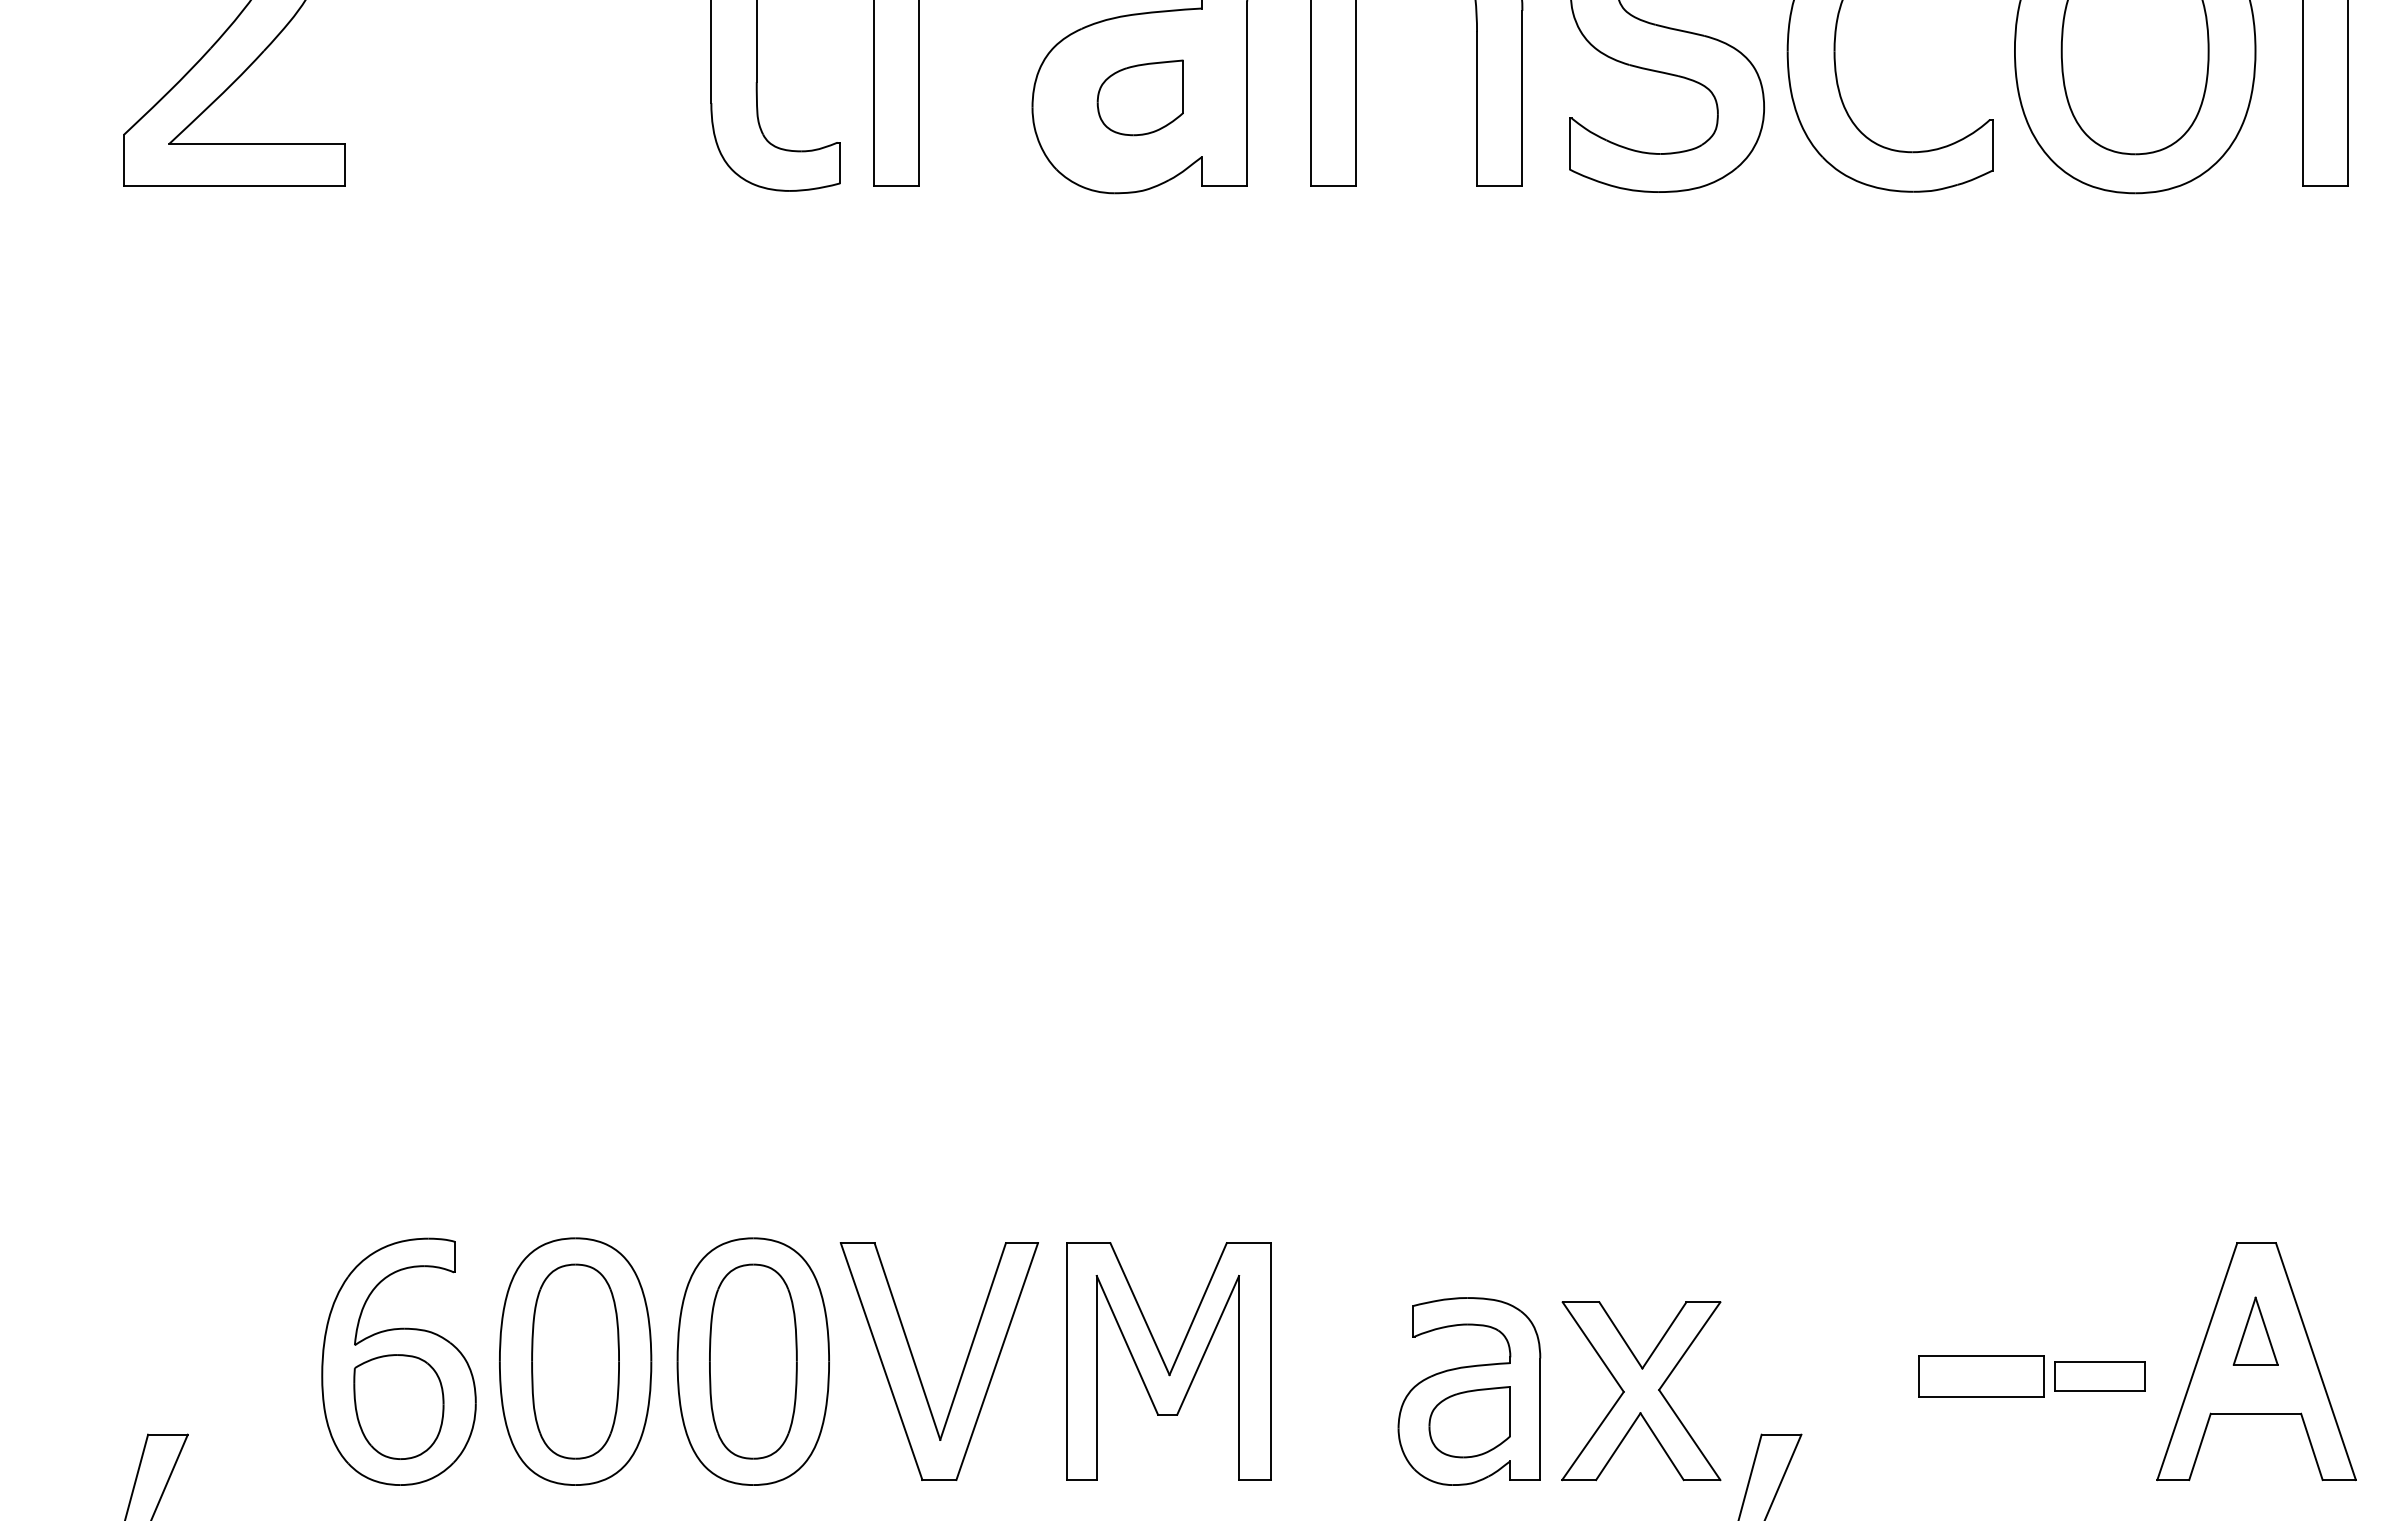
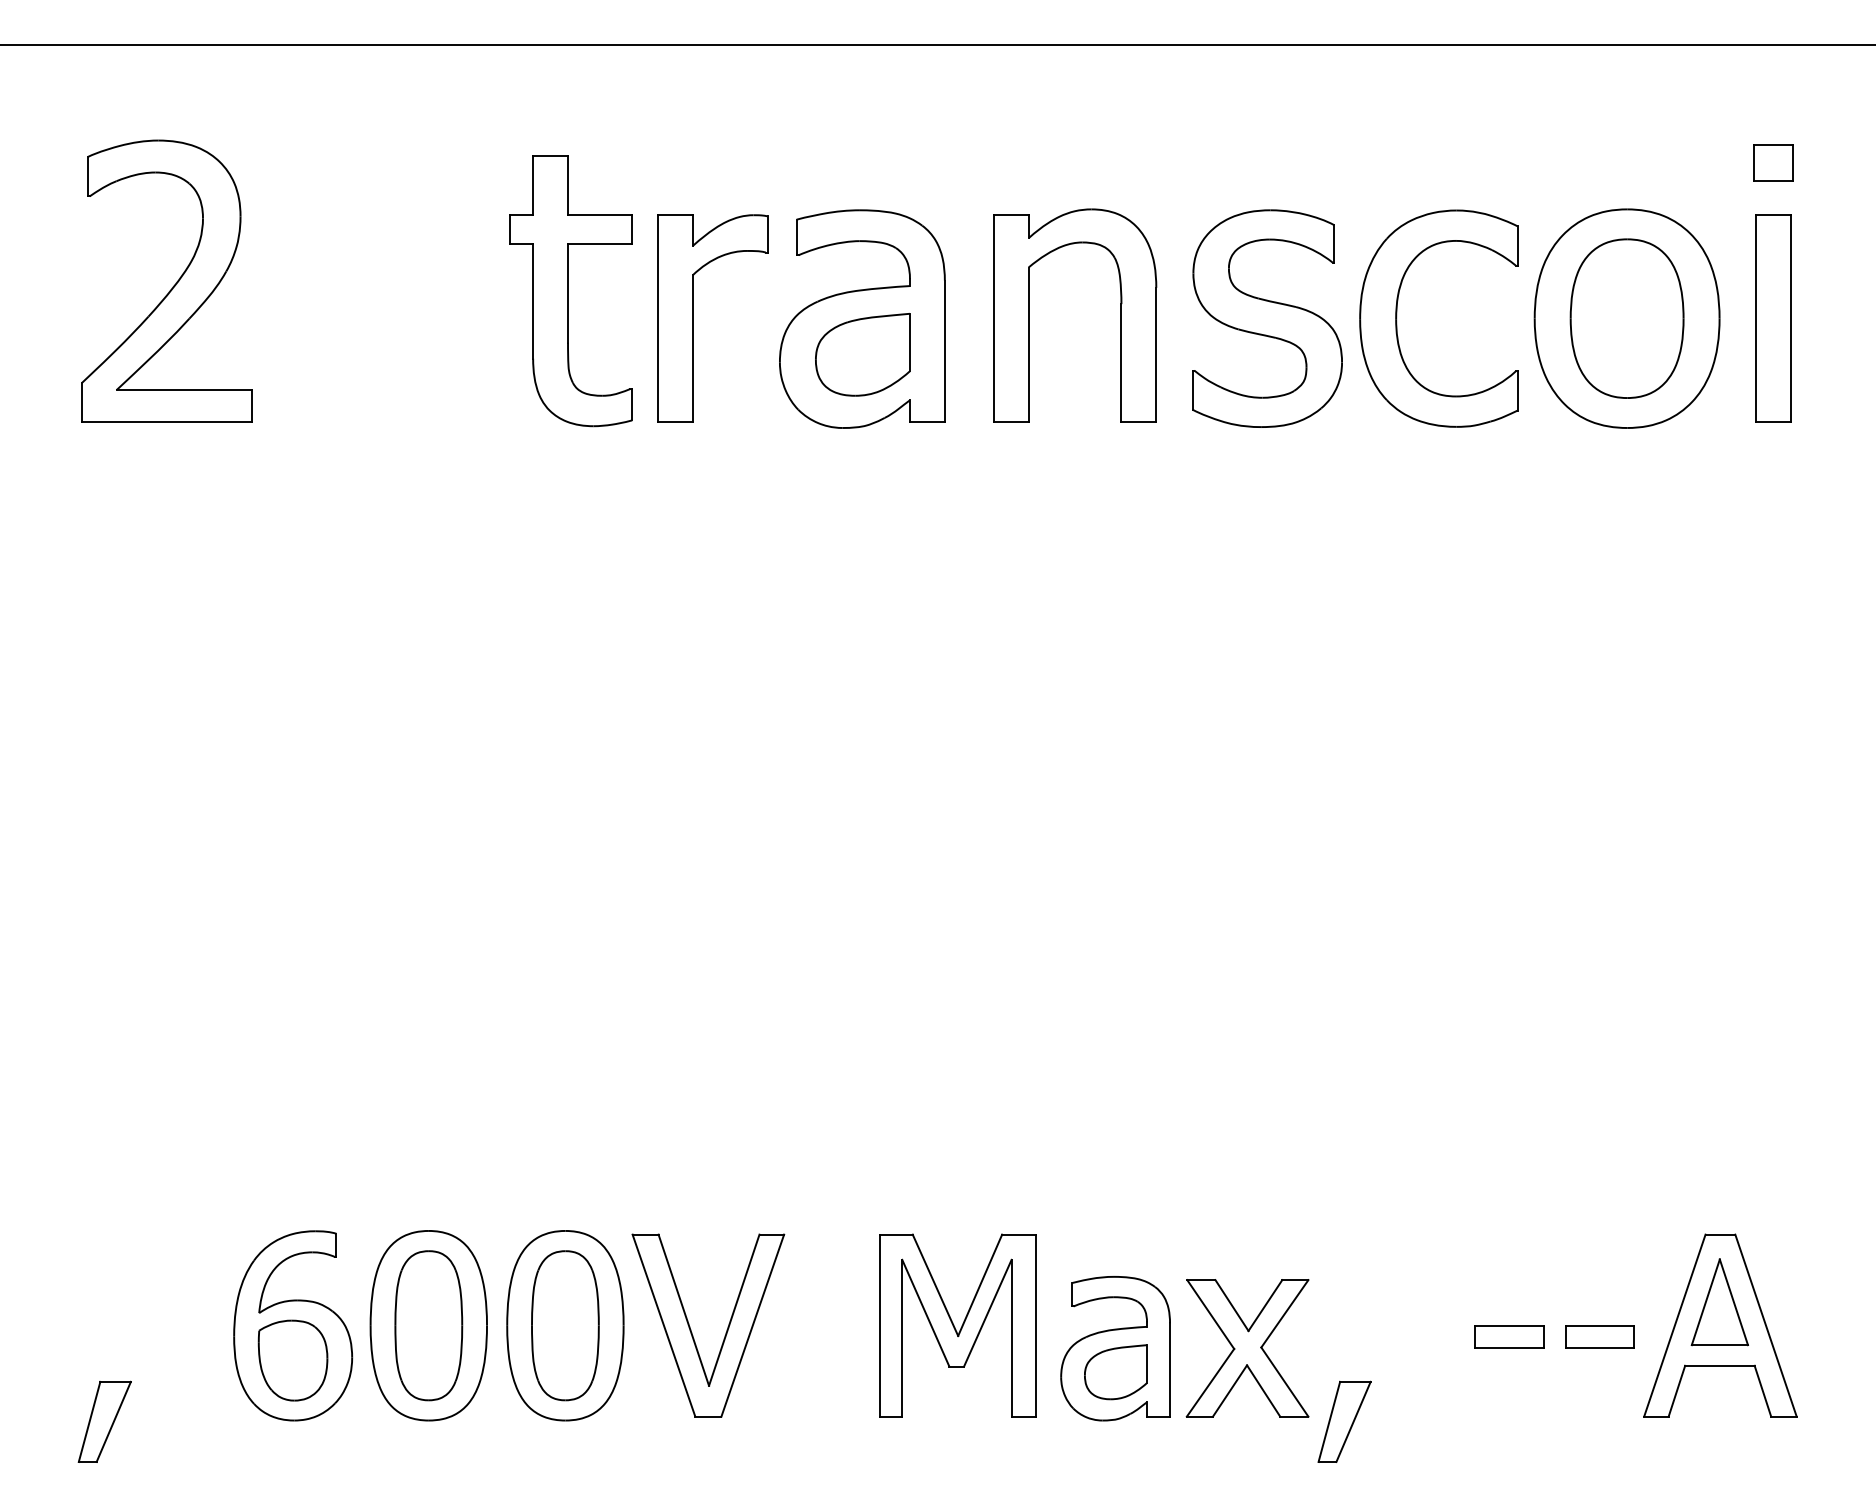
part: (1140, 97) -> (862, 354), size x1.43
part: (2255, 1331) -> (1719, 1302), size x1.67
part: (1168, 1361) -> (957, 1325), moved
part: (1982, 1375) -> (1509, 1336), size x0.71

